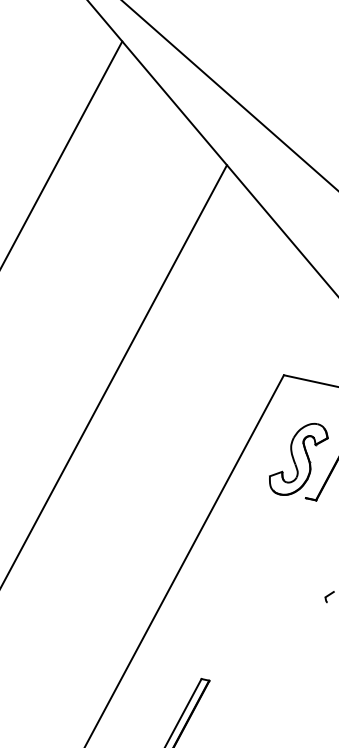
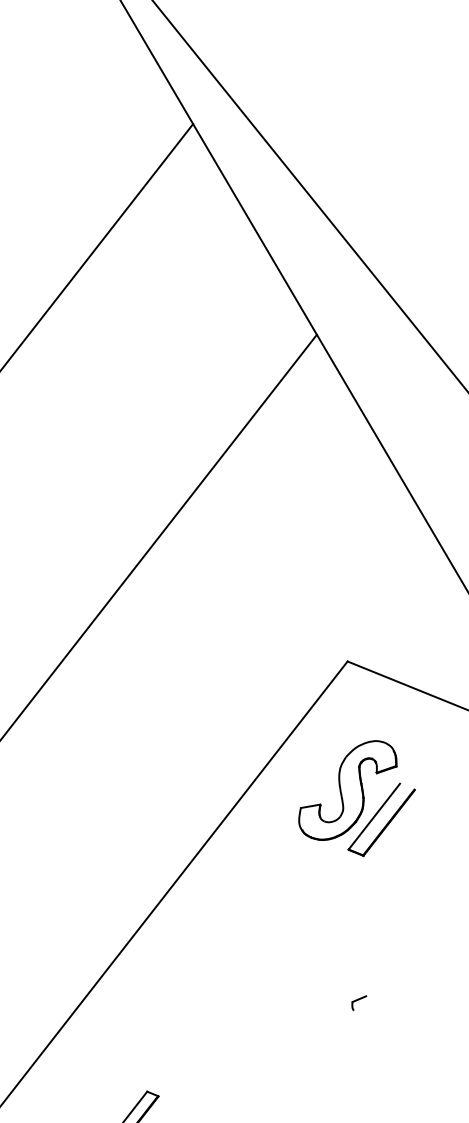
line: (318, 473) -> (373, 816), added

